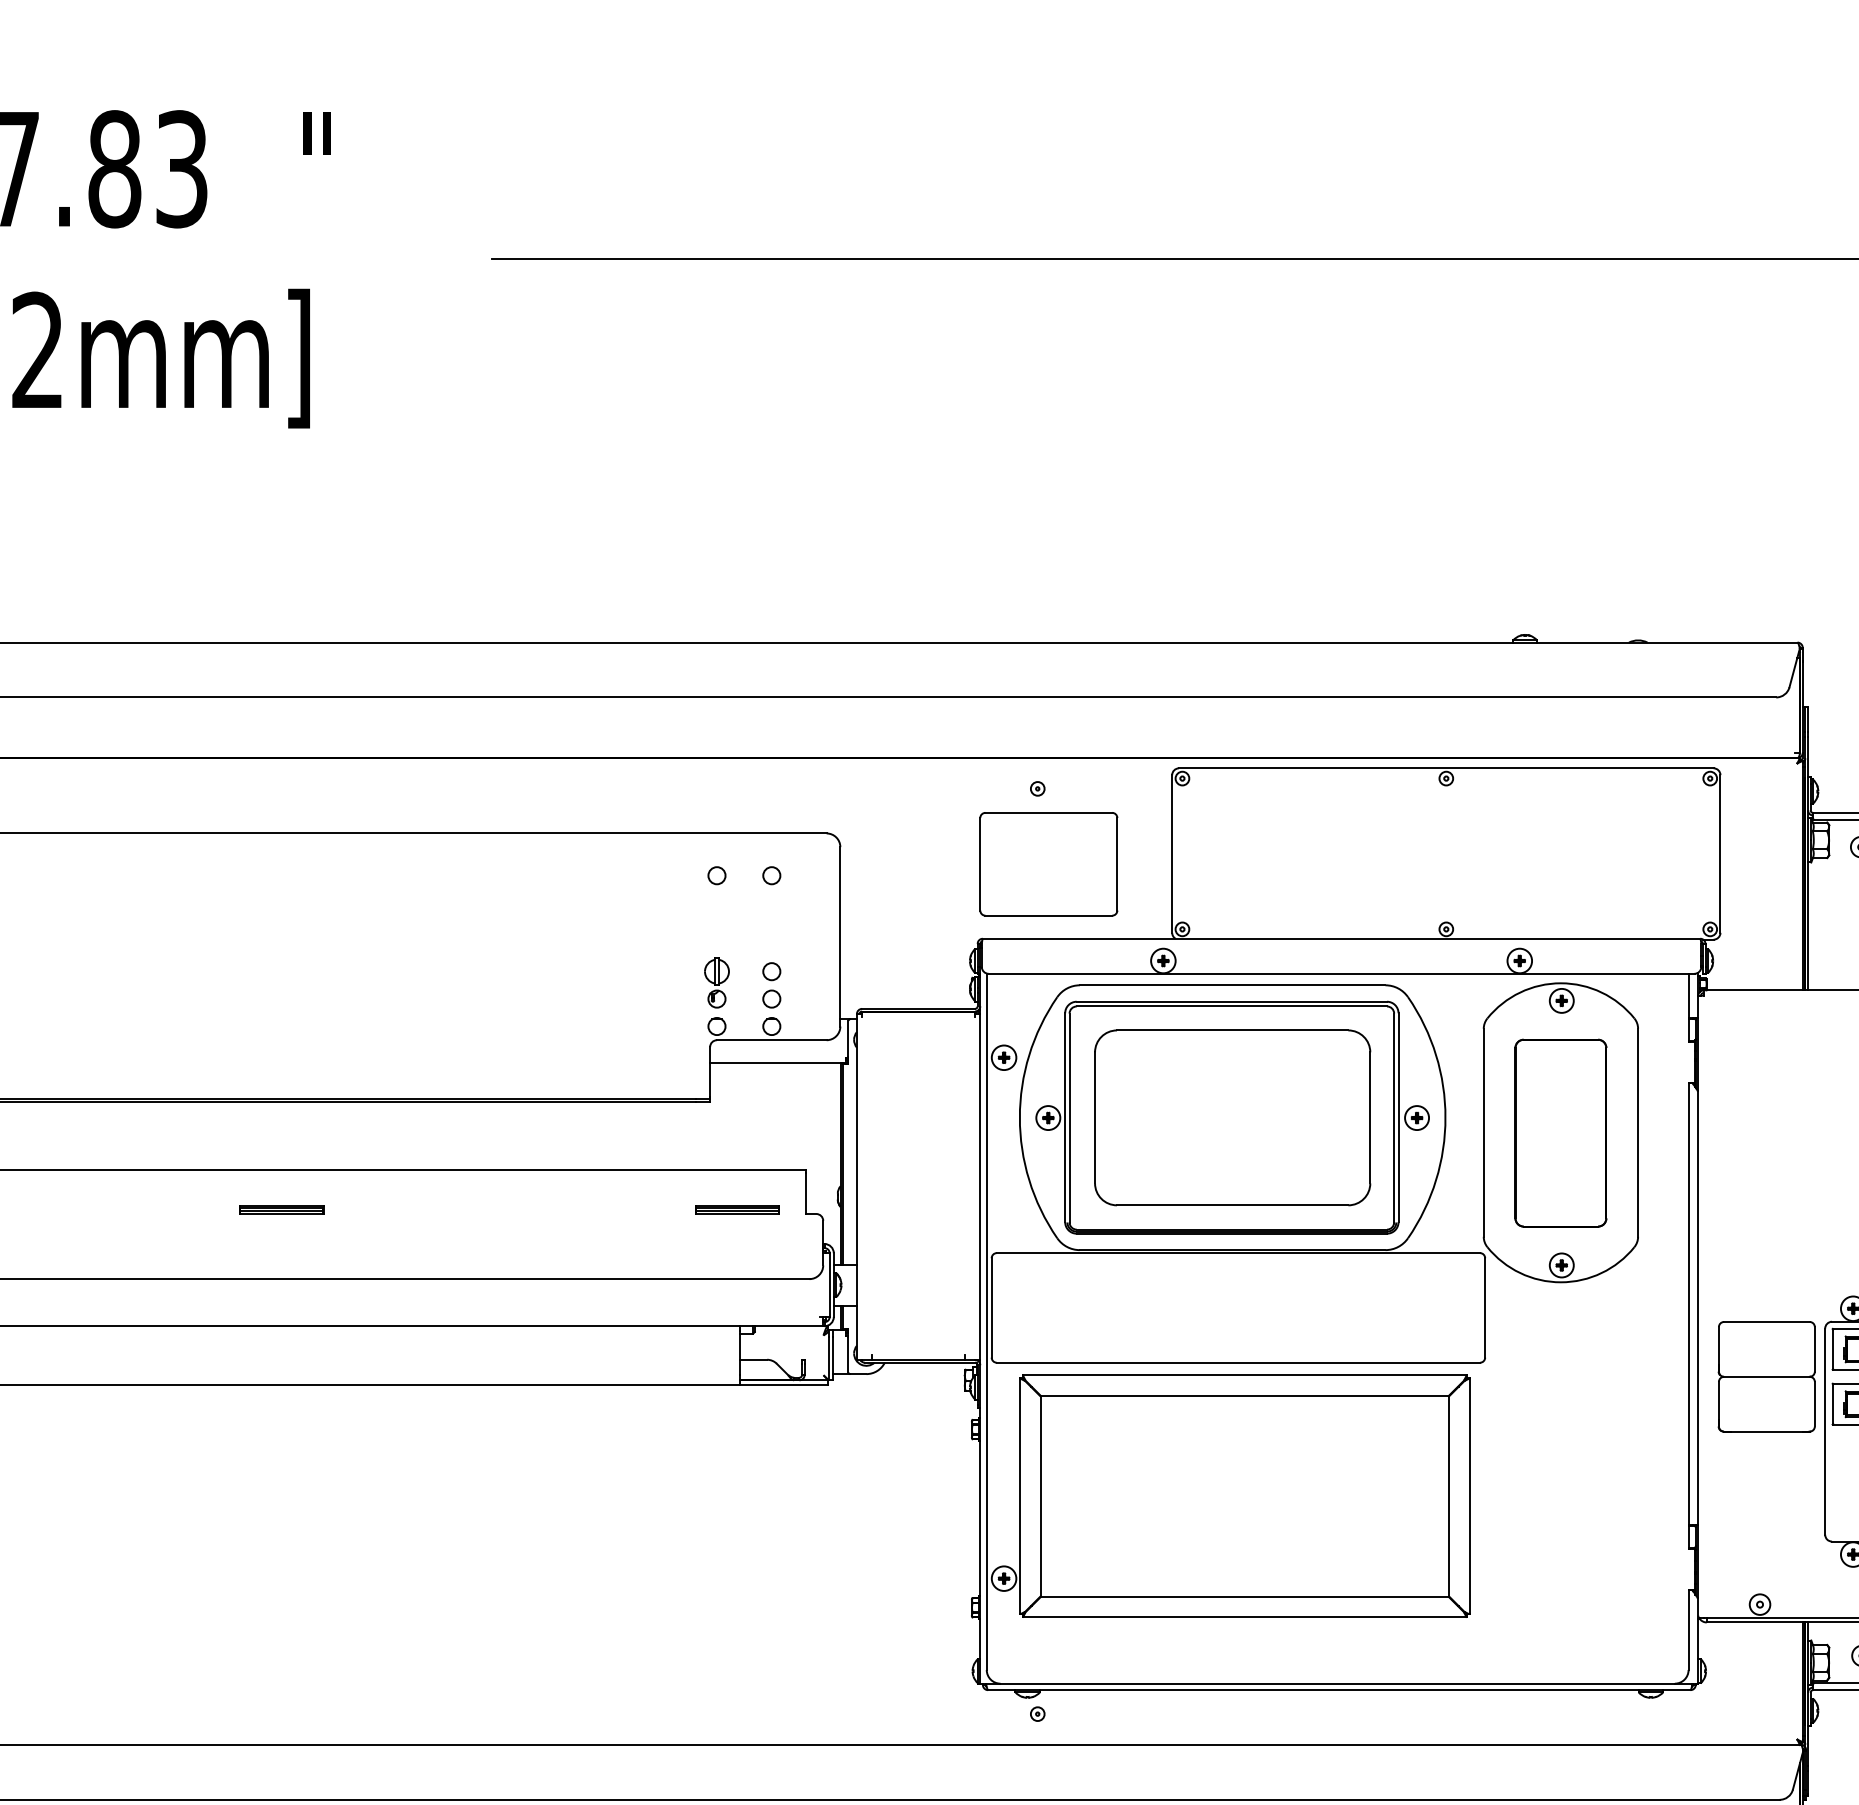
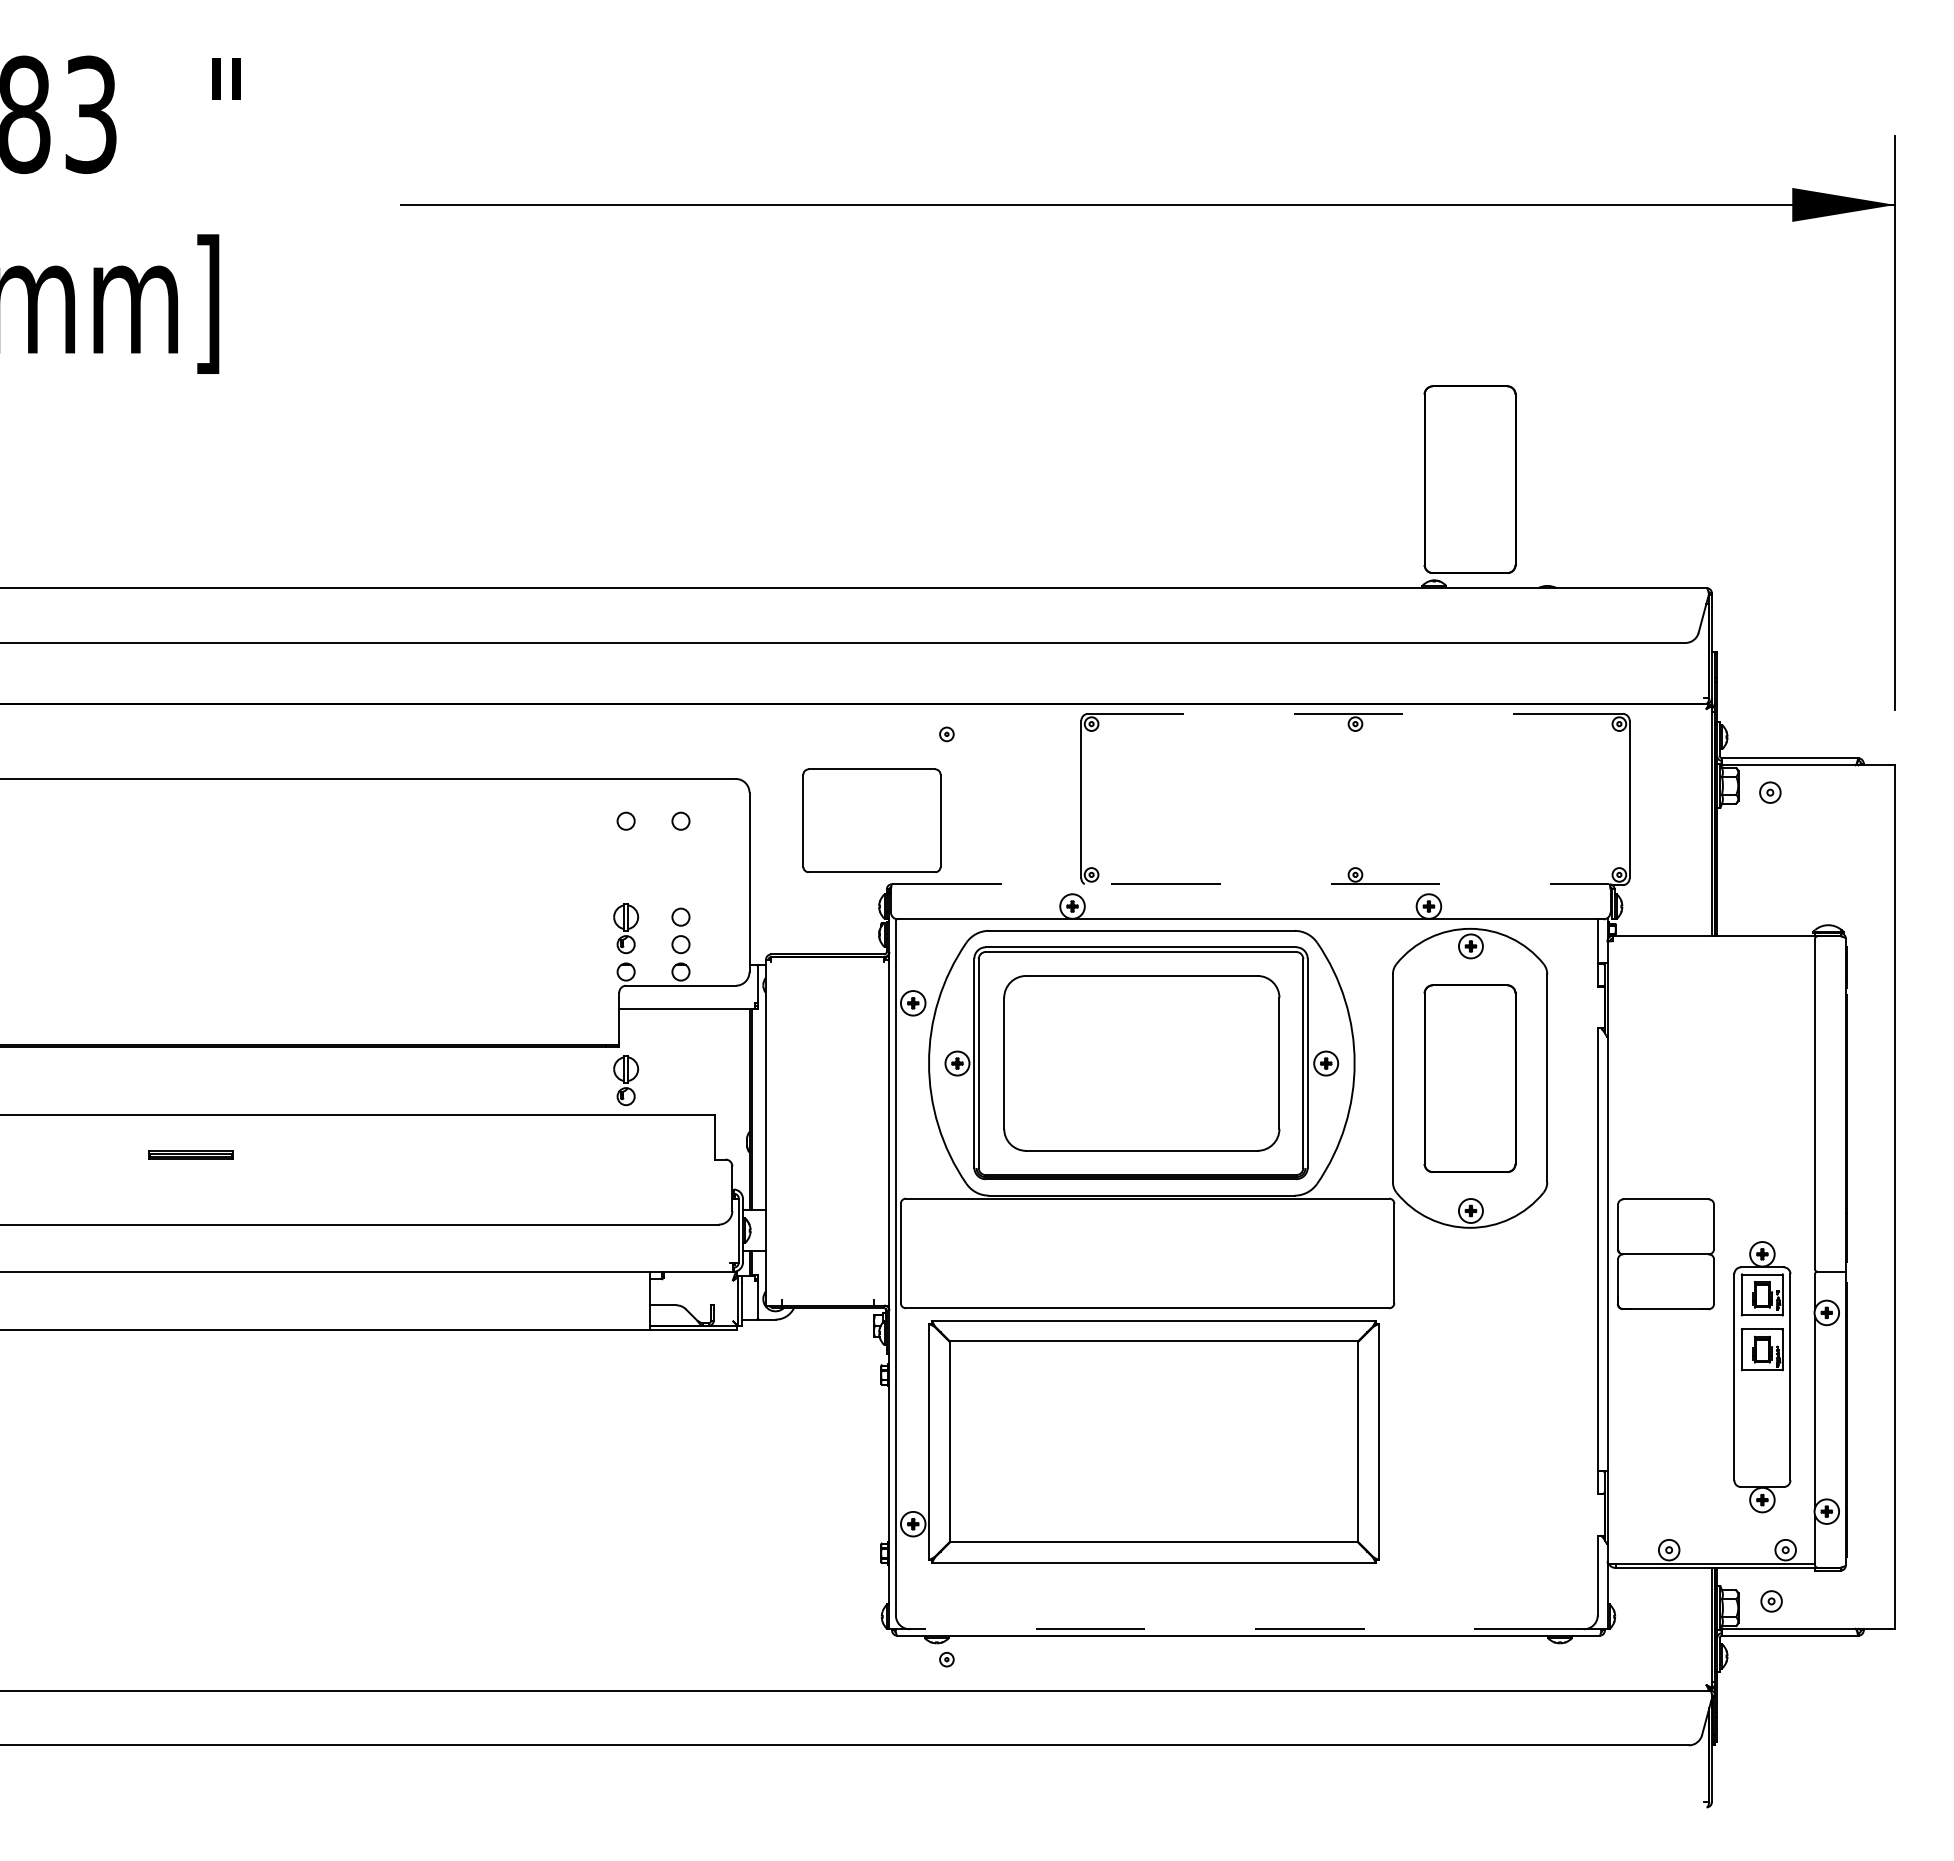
part: (1560, 533) -> (1469, 479), added
line: (1445, 767) -> (1354, 713), solid -> dashed
part: (1048, 863) -> (871, 820), moved
line: (1341, 938) -> (1250, 884), solid -> dashed
part: (716, 1134) -> (625, 1080), added
part: (737, 1208) -> (646, 1154), removed
part: (1766, 1376) -> (1665, 1254), moved
line: (1337, 1683) -> (1246, 1629), solid -> dashed

